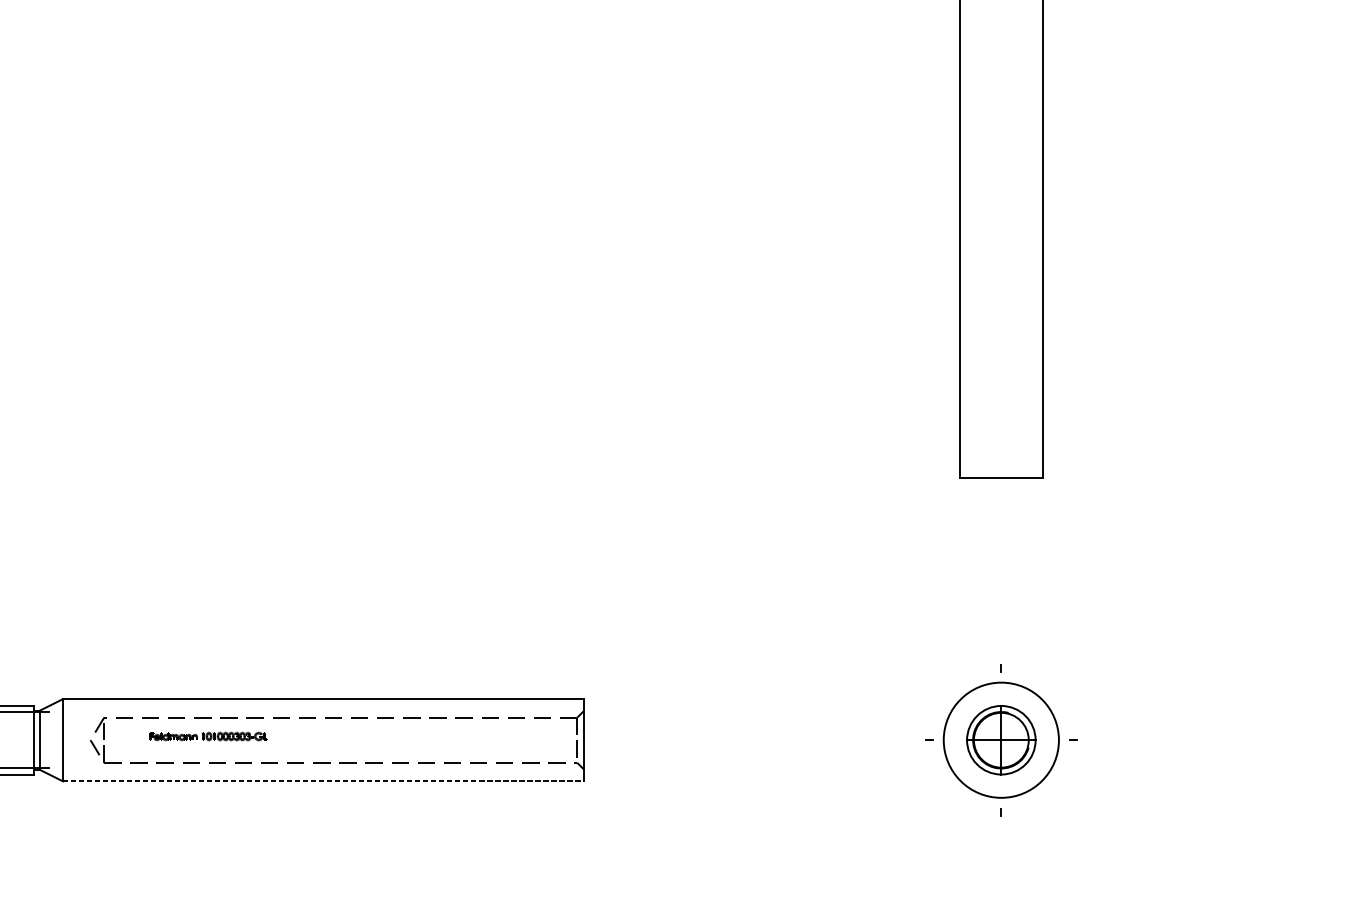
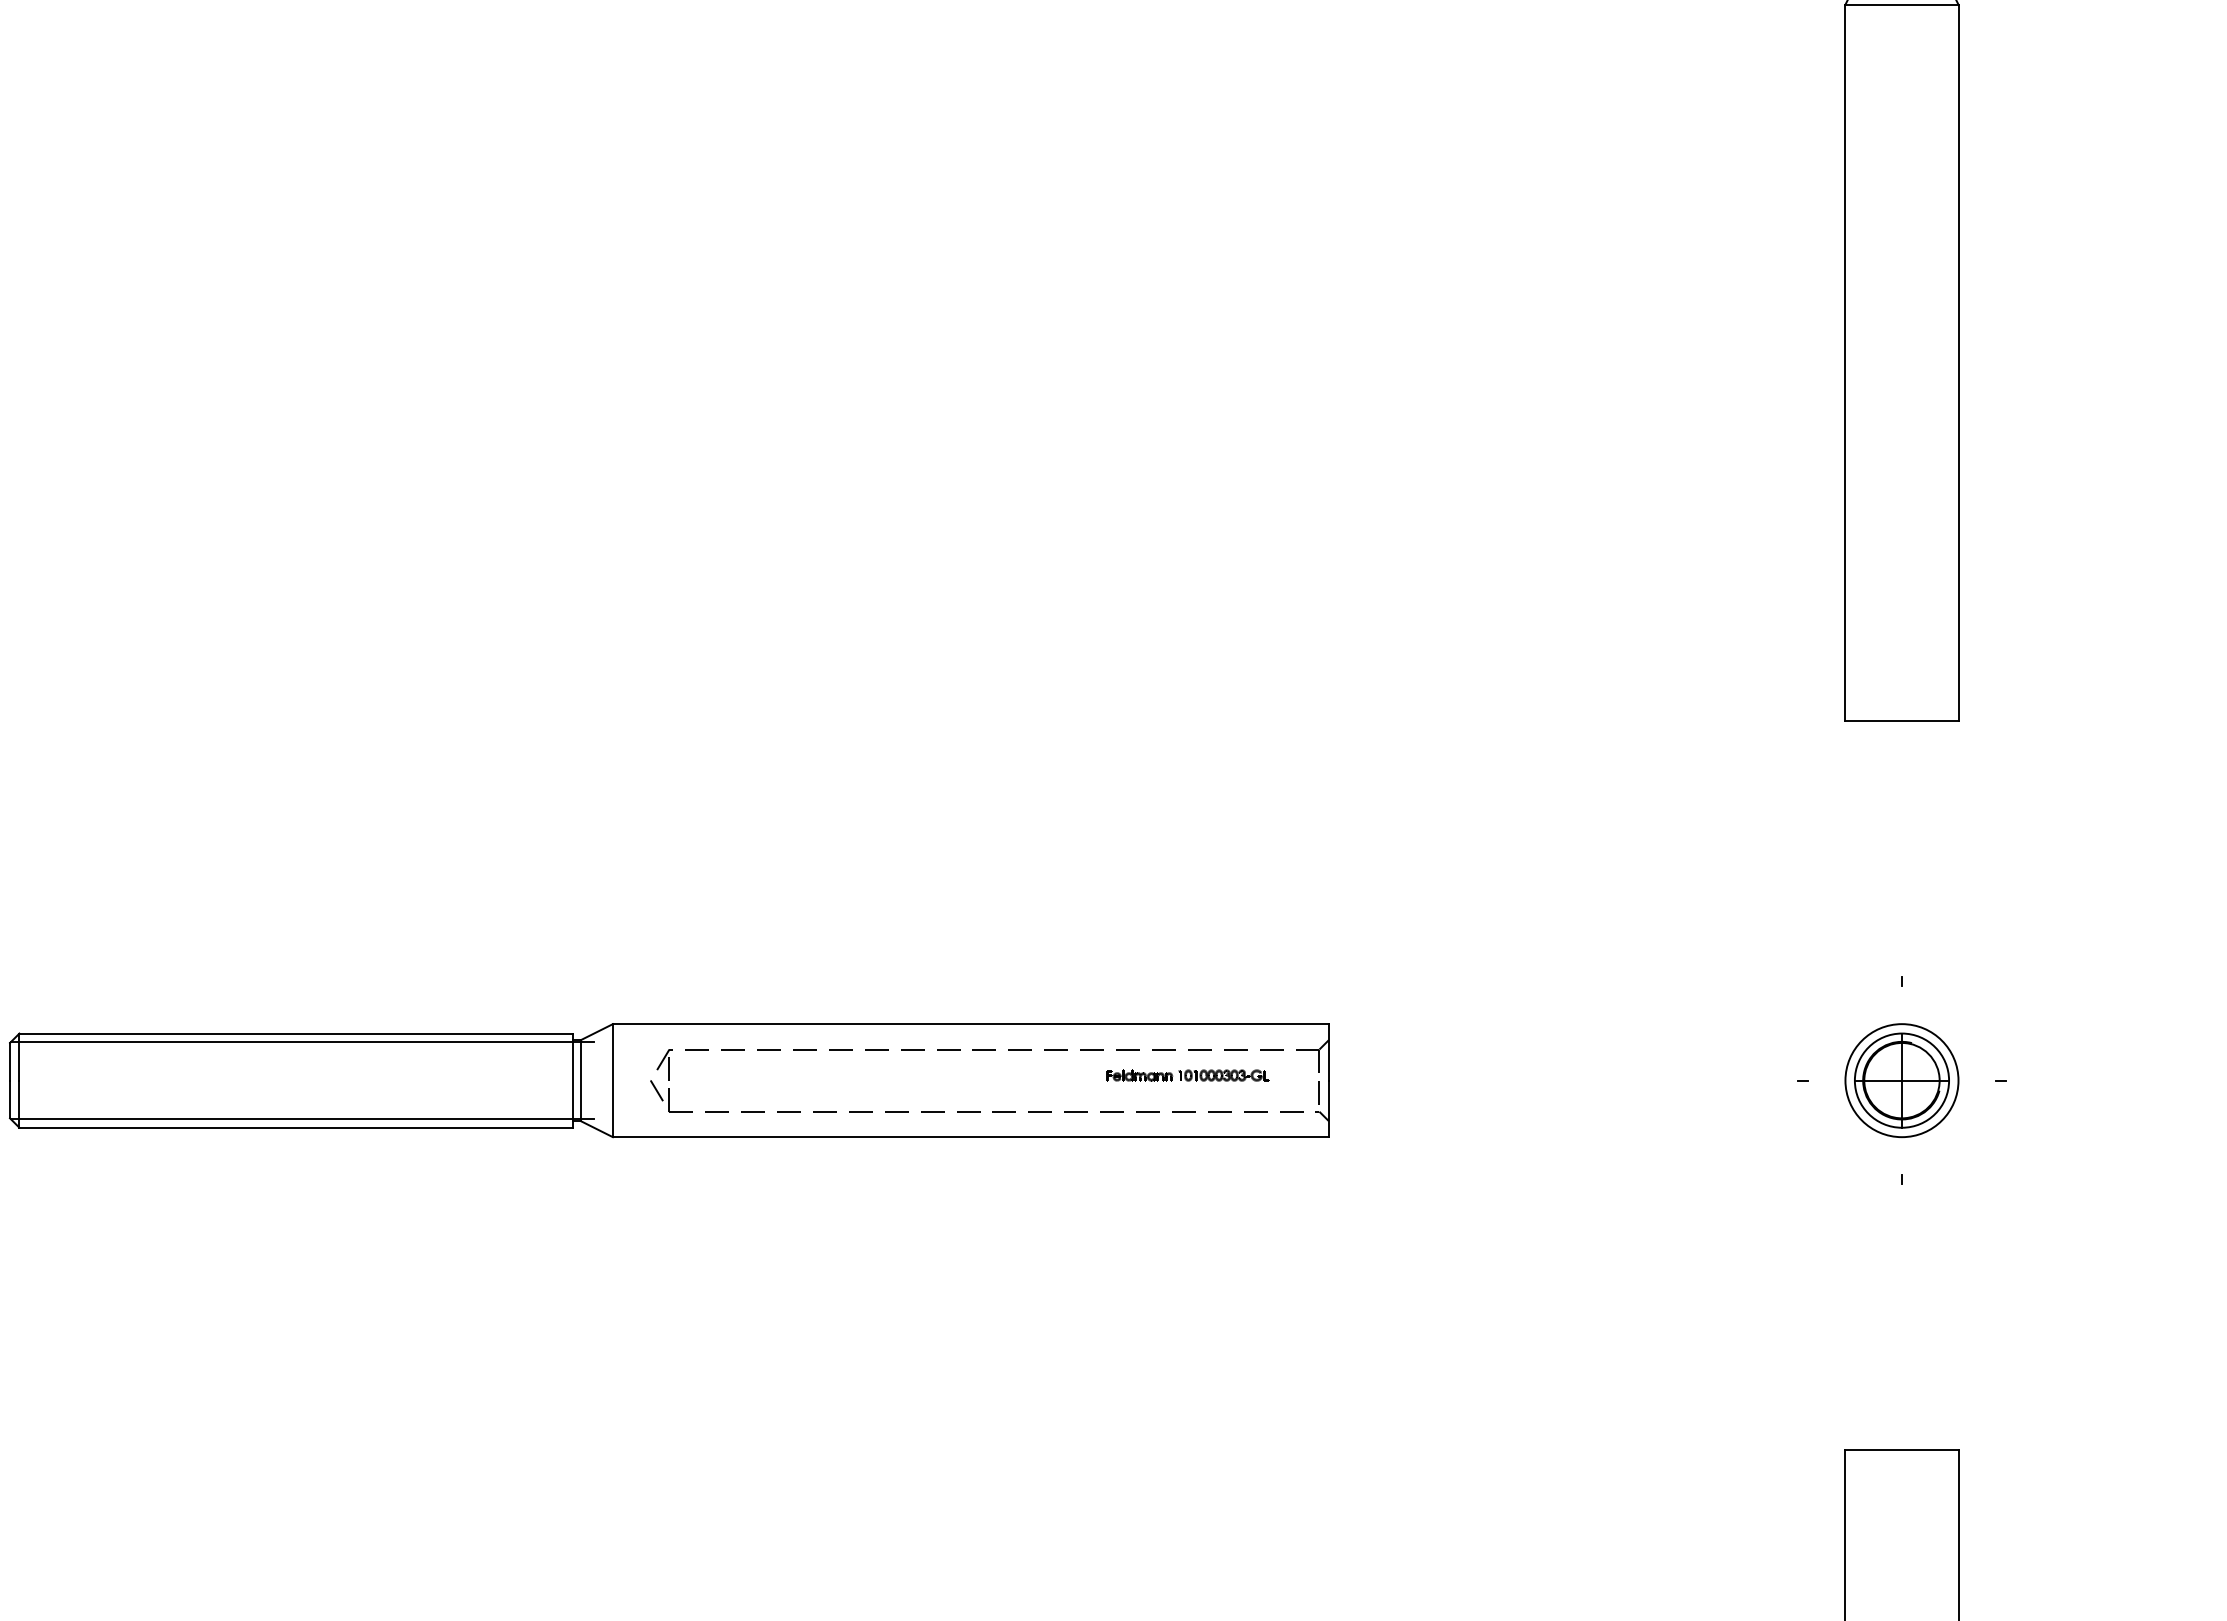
part: (208, 736) -> (1187, 1075), moved
circle: (1000, 740) -> (1901, 1080), size x0.71
line: (323, 781) -> (970, 1137), dashed -> solid

